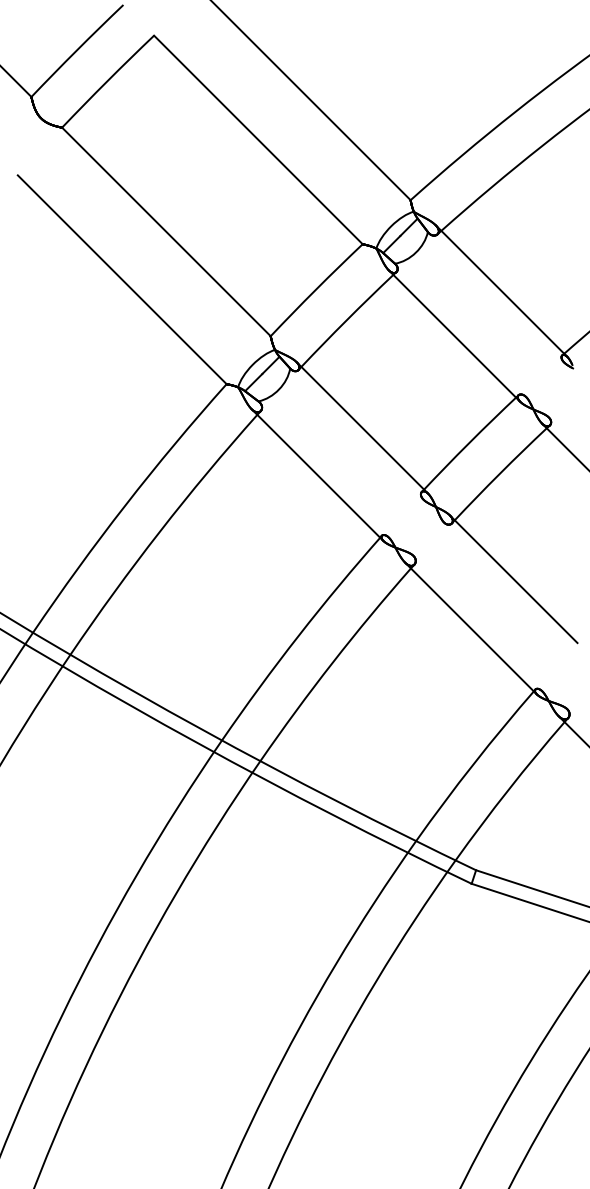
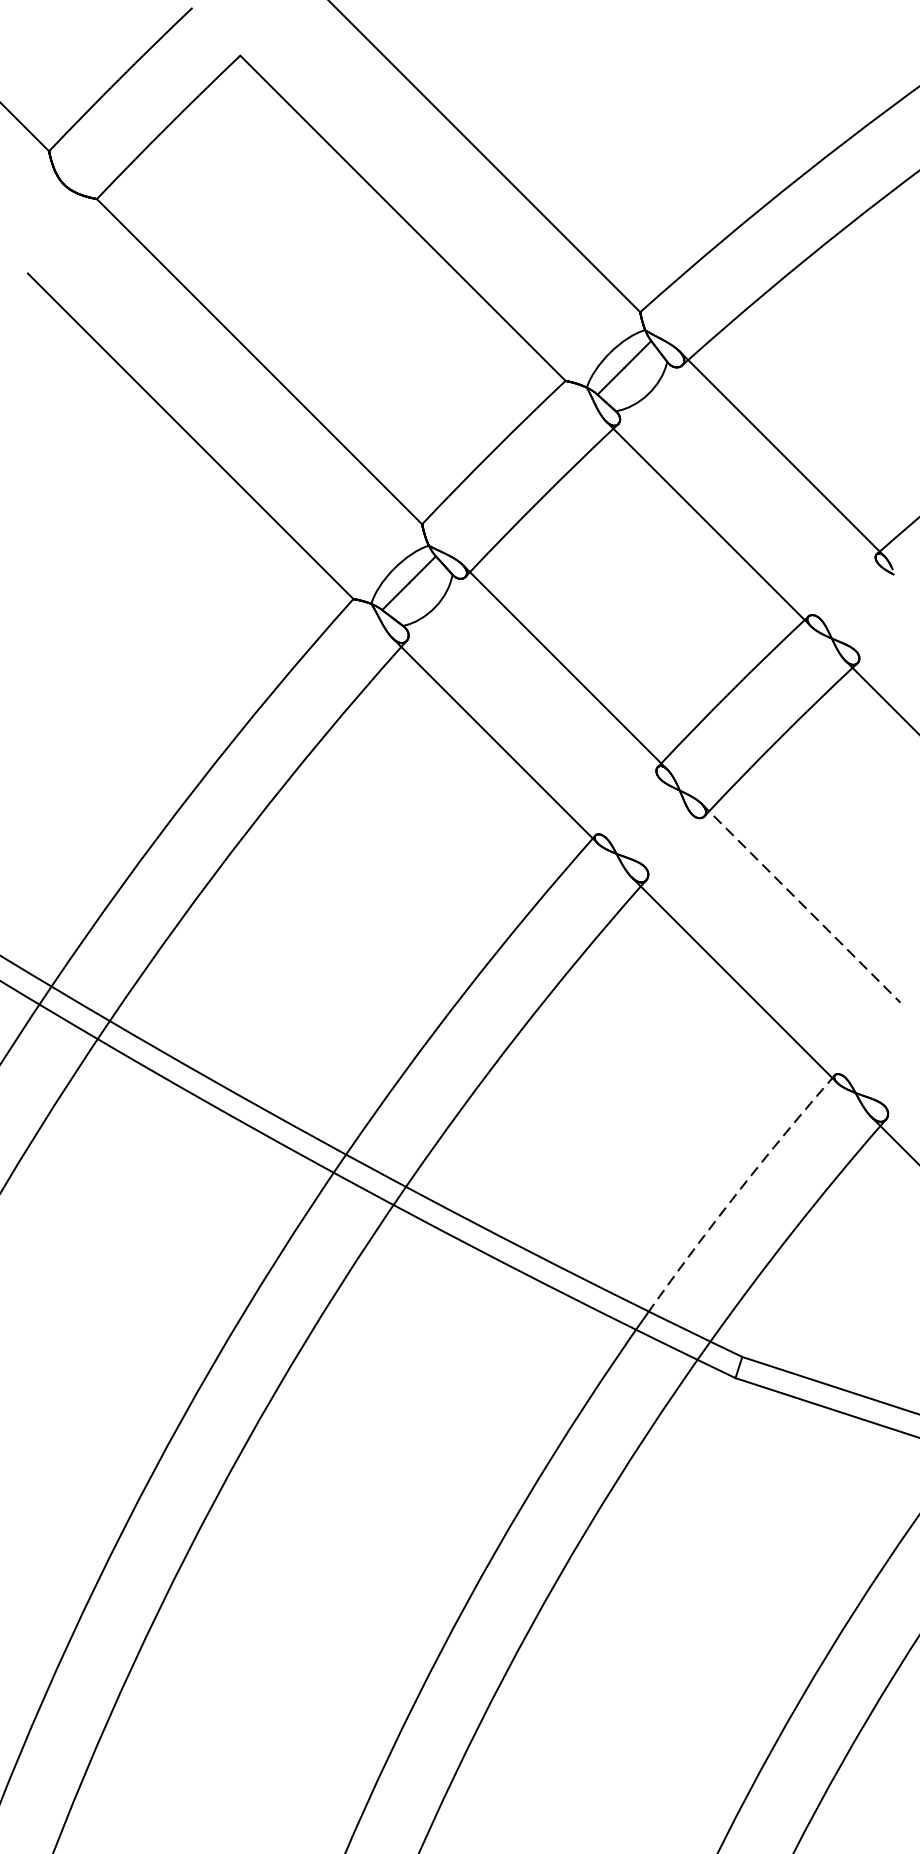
line: (514, 579) -> (802, 903), solid -> dashed
arc: (473, 763) -> (738, 1190), solid -> dashed

